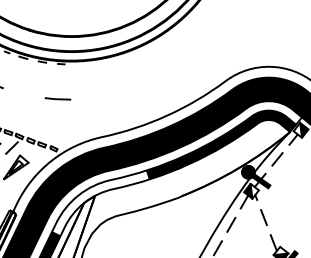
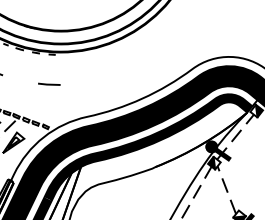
fill: (100, 202) -> (85, 172), added

